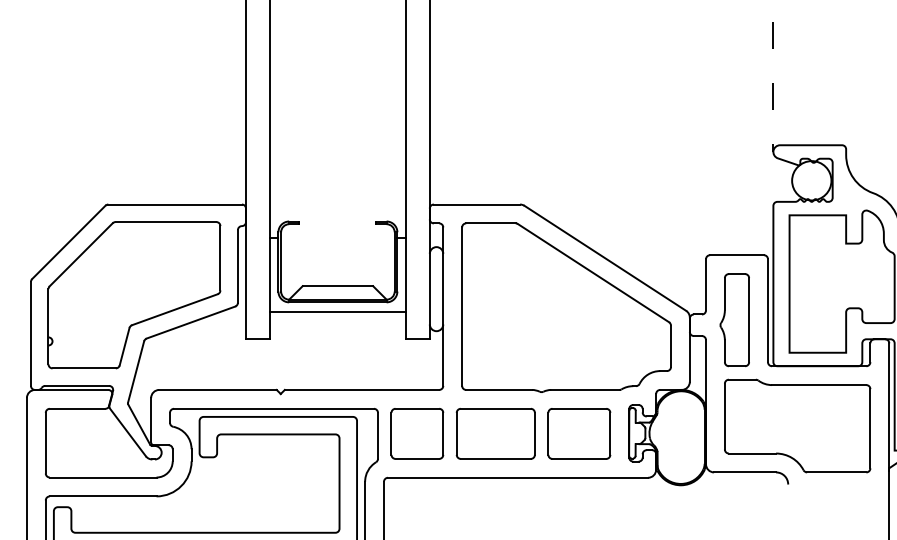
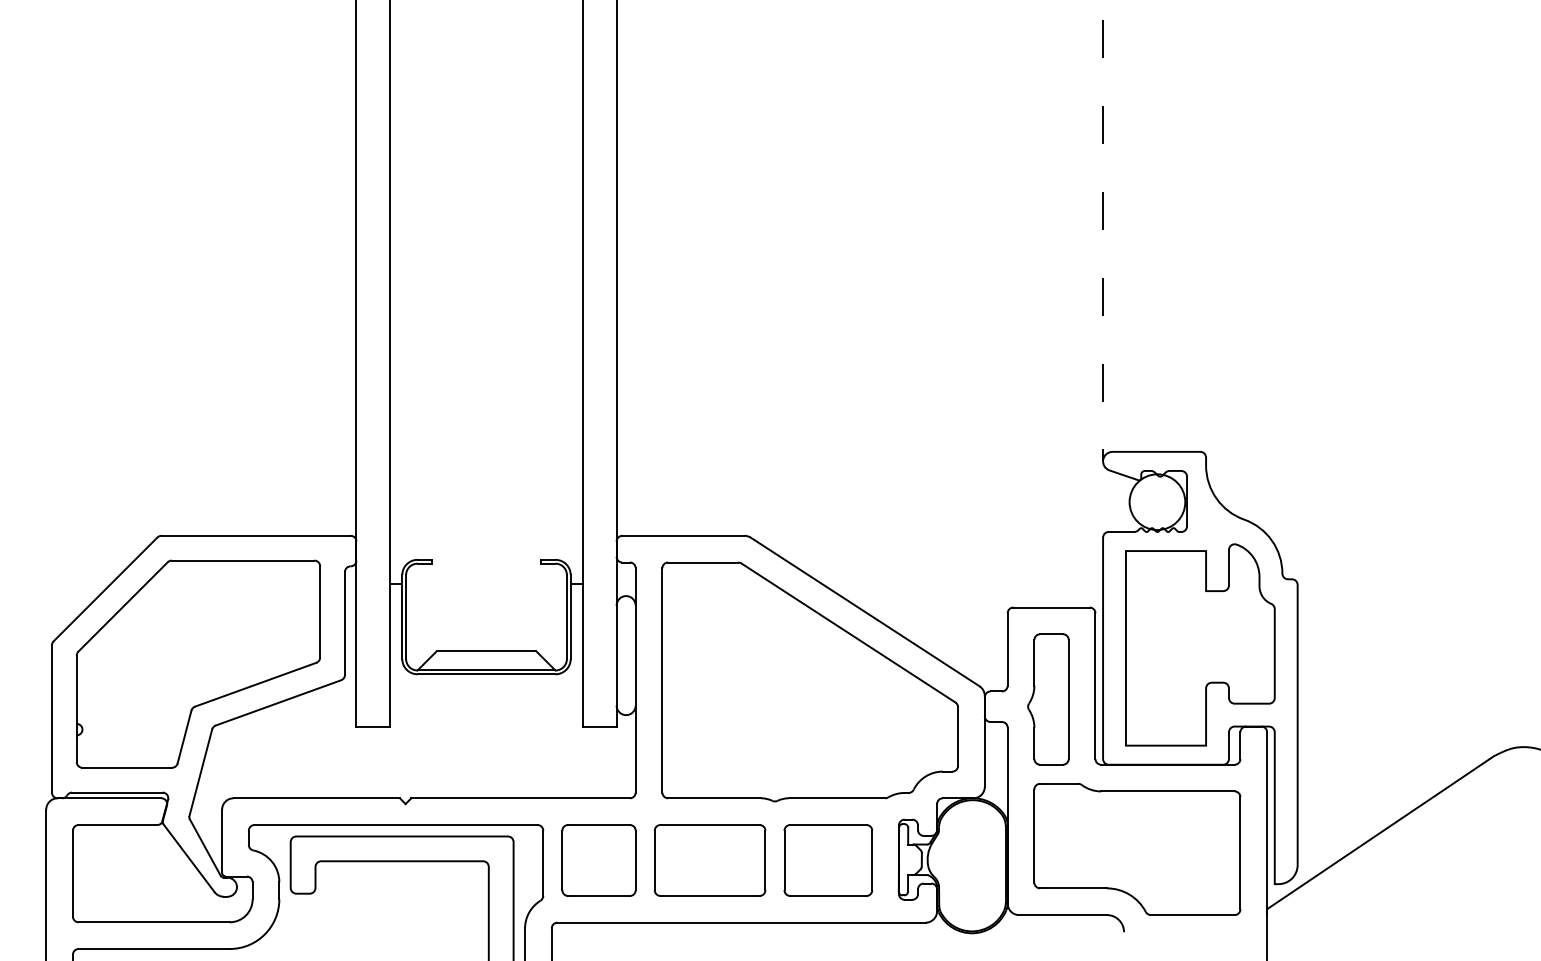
line: (337, 311) -> (486, 687), removed

